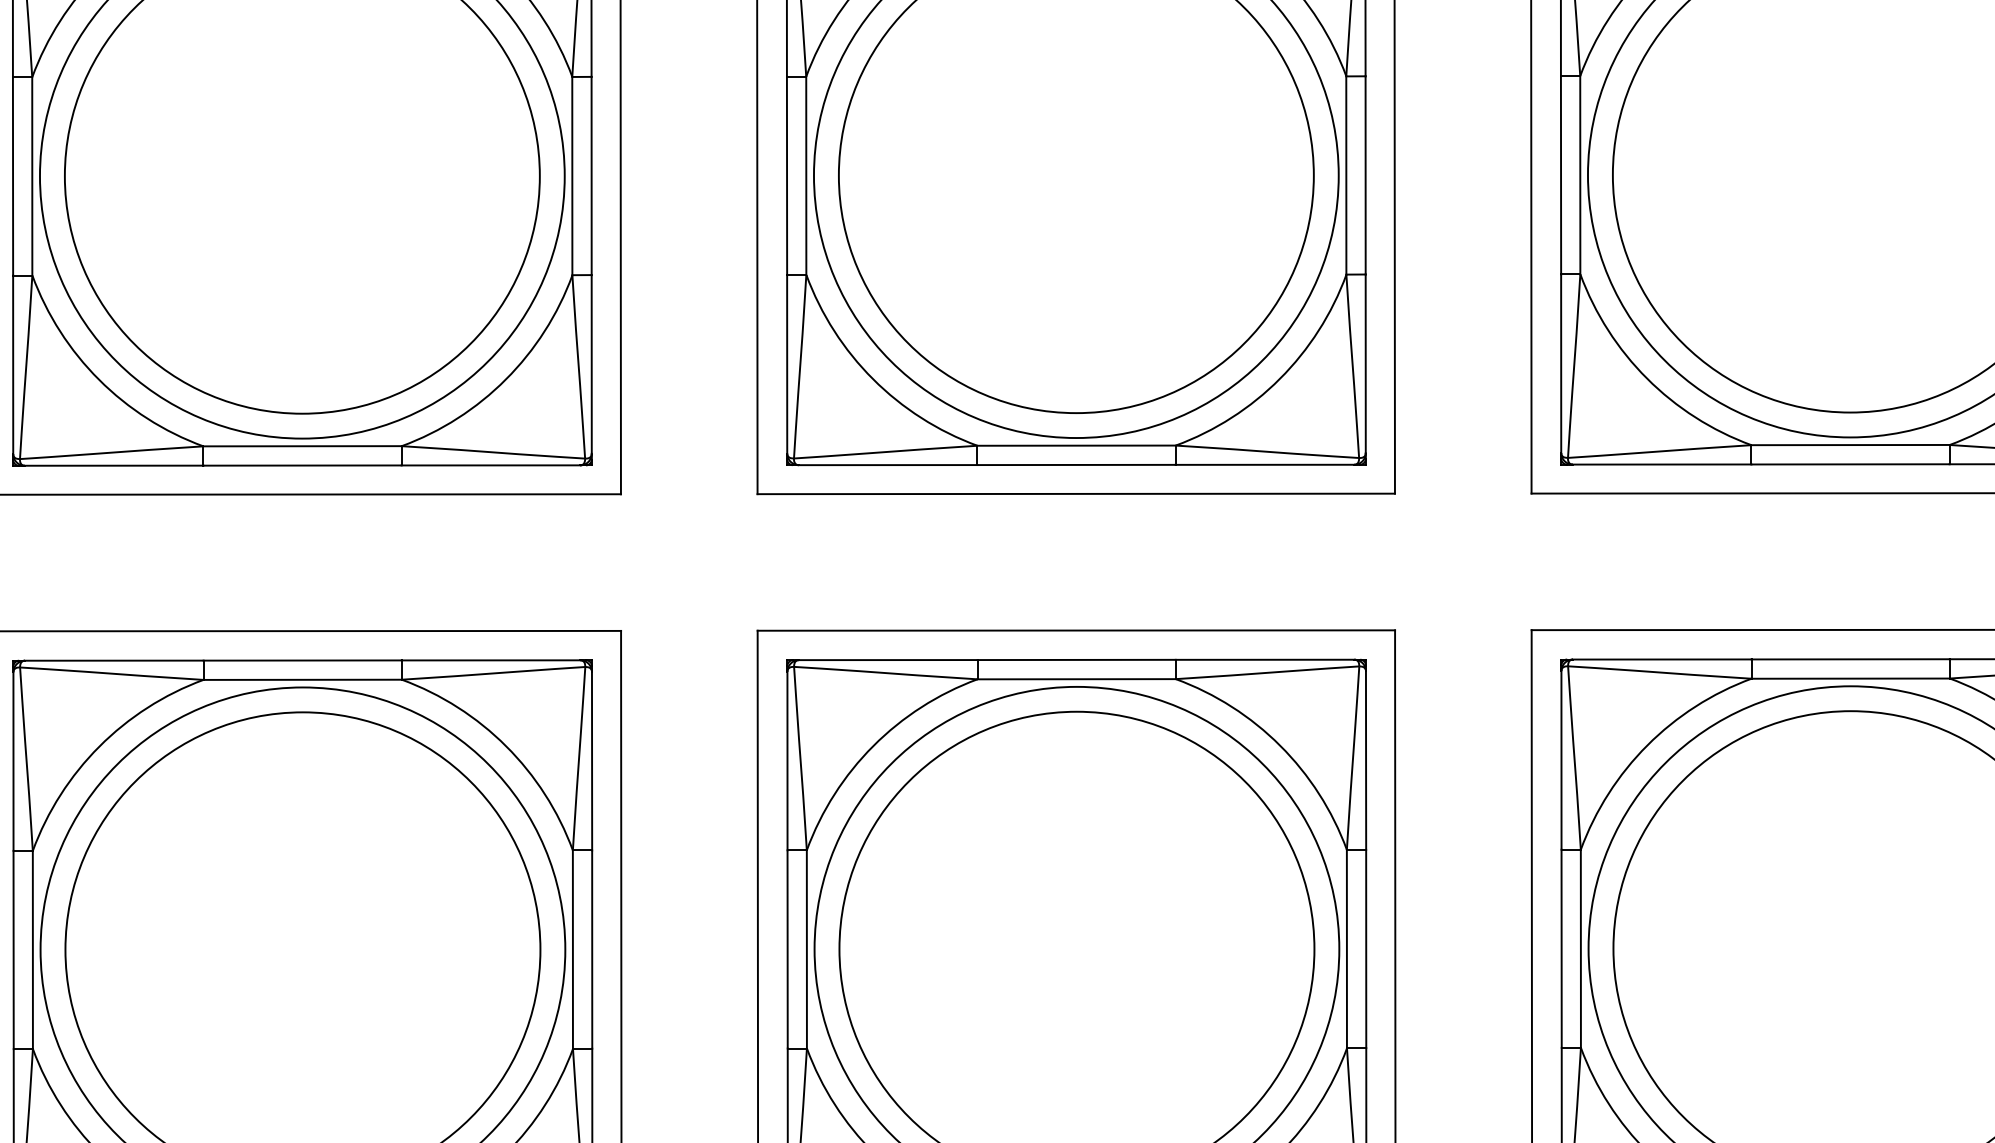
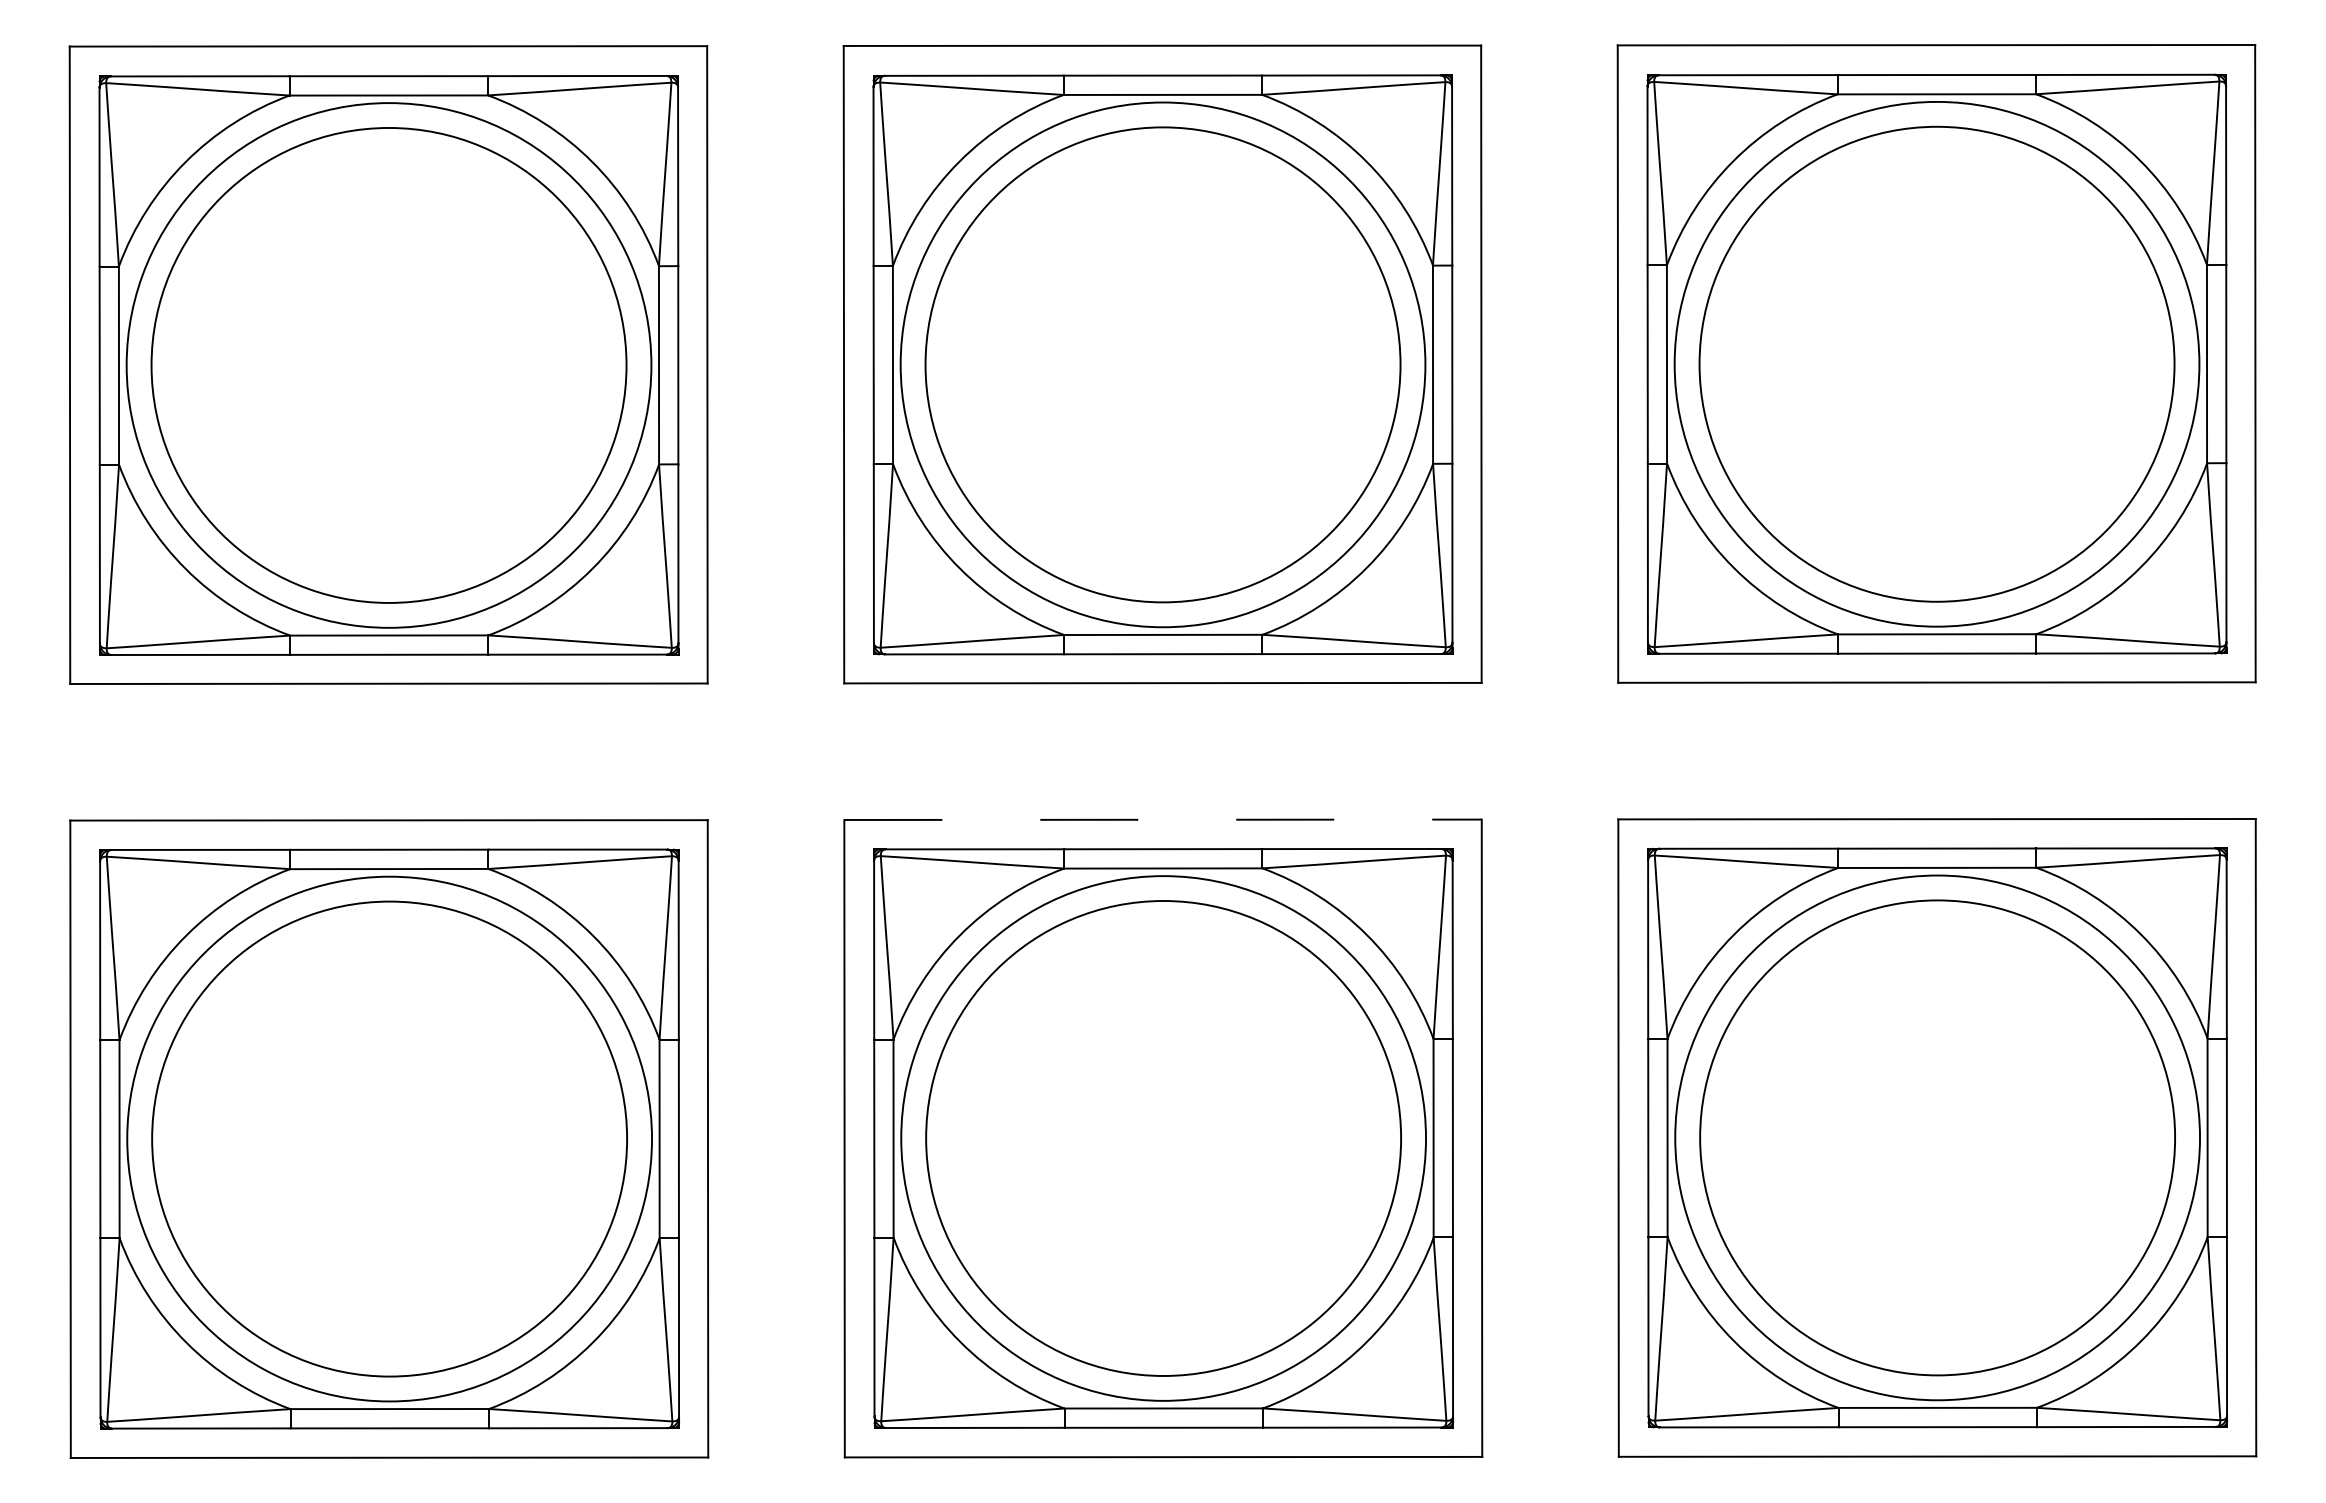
line: (1076, 630) -> (1163, 819), solid -> dashed

